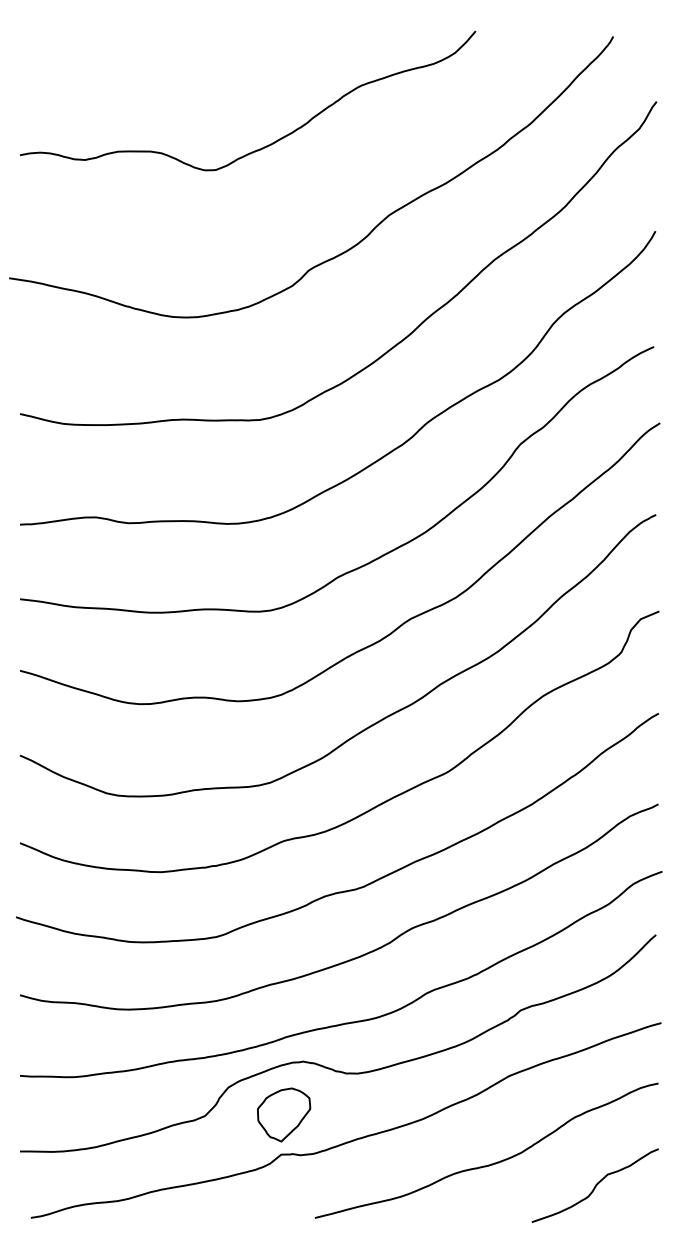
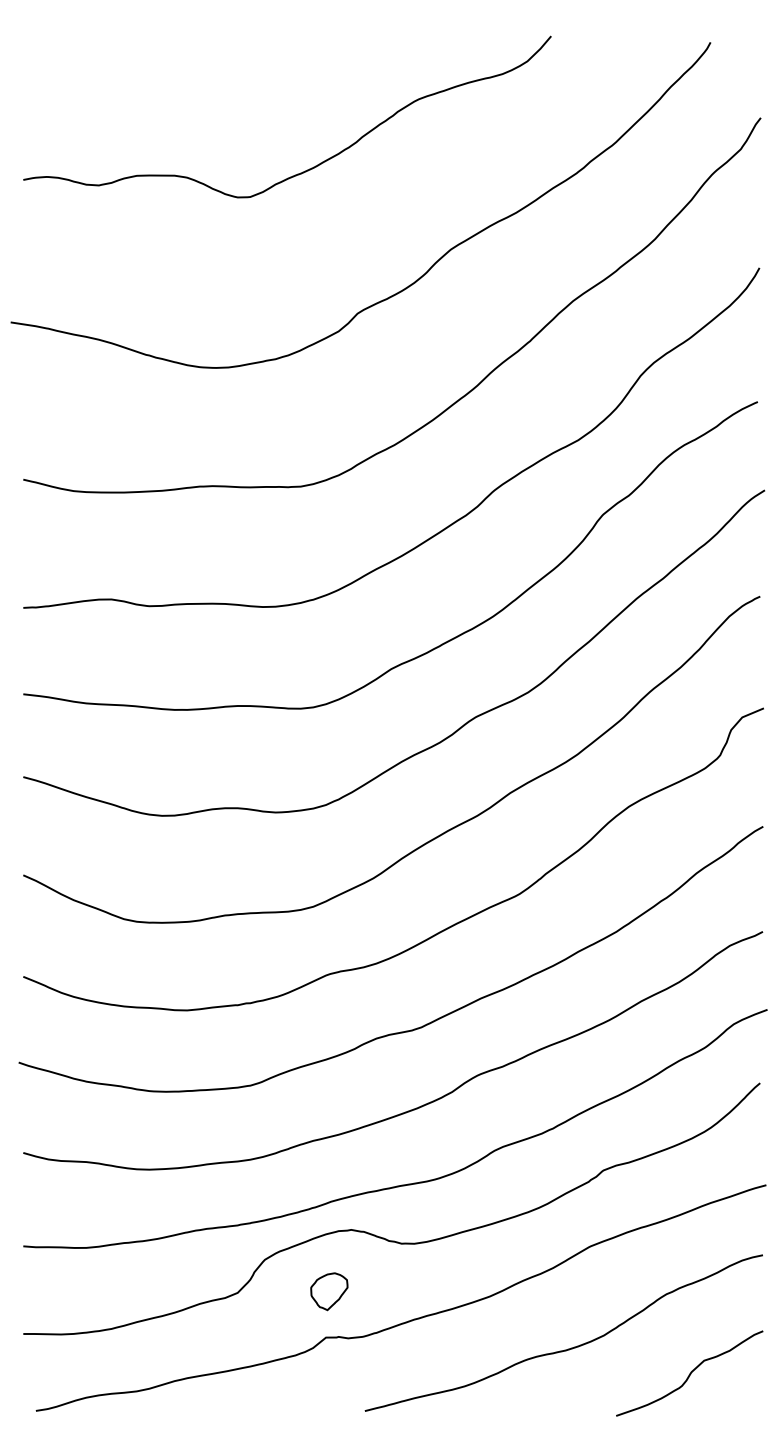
part: (284, 1114) -> (329, 1291), size x0.6

